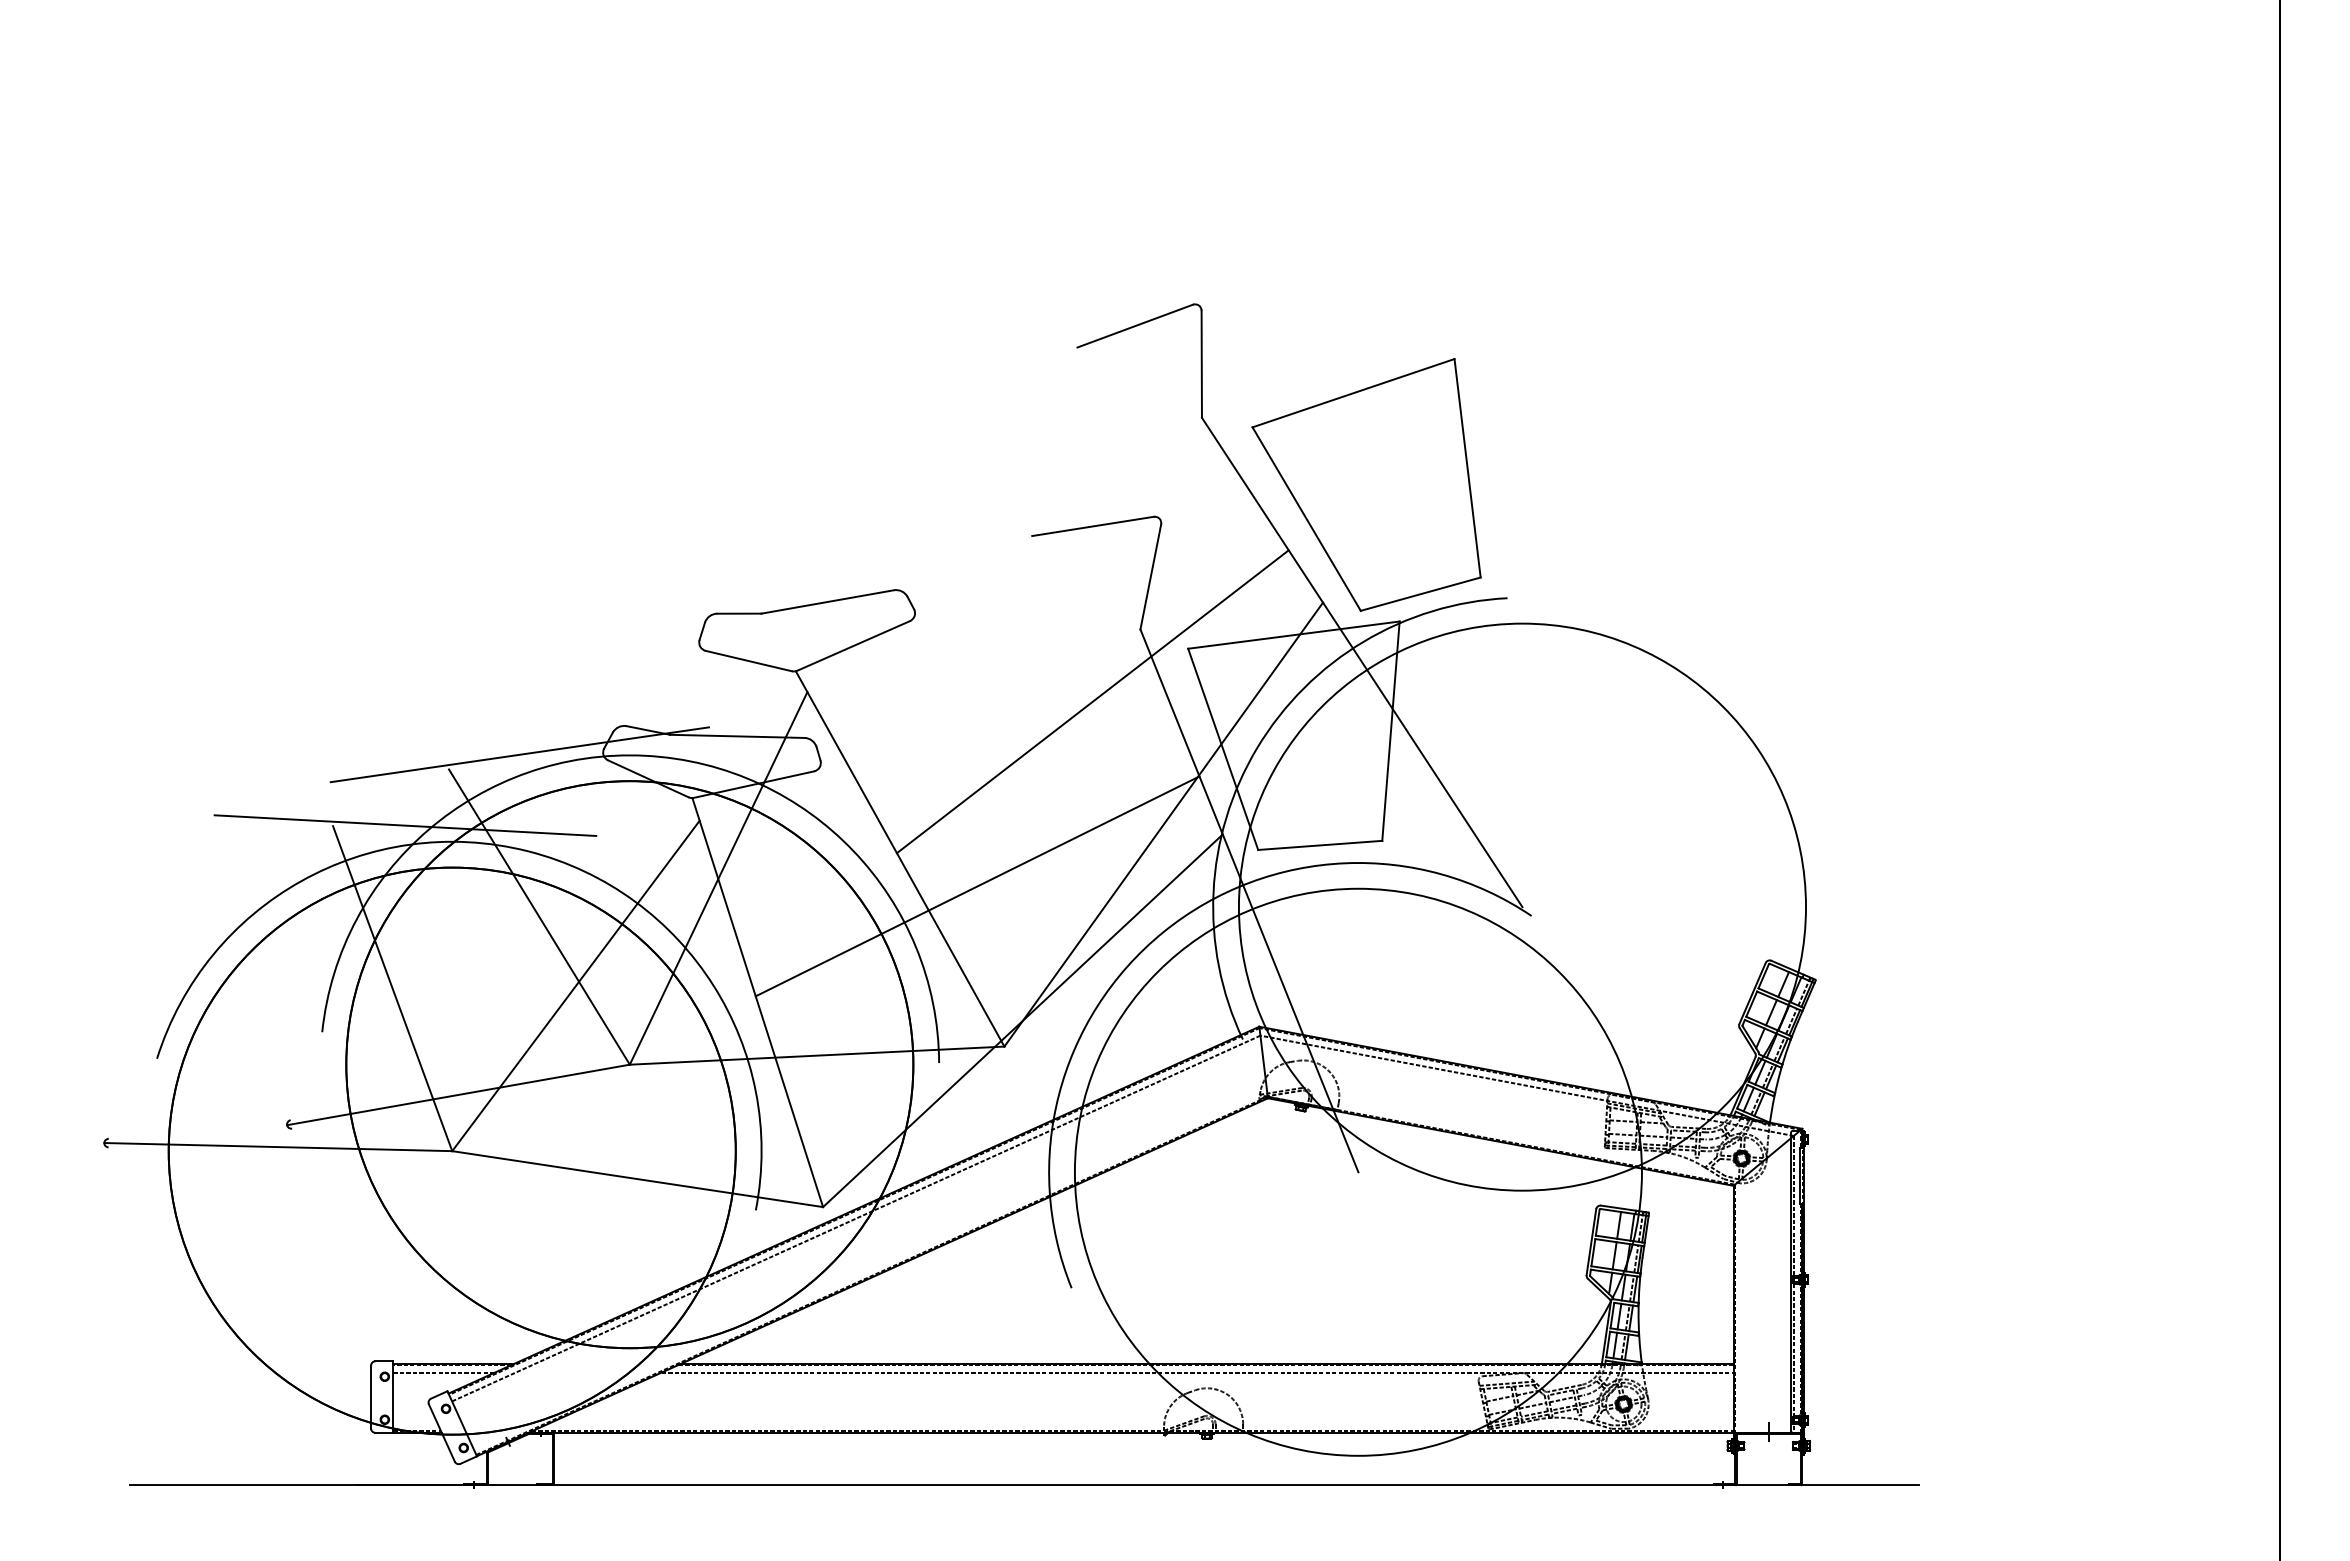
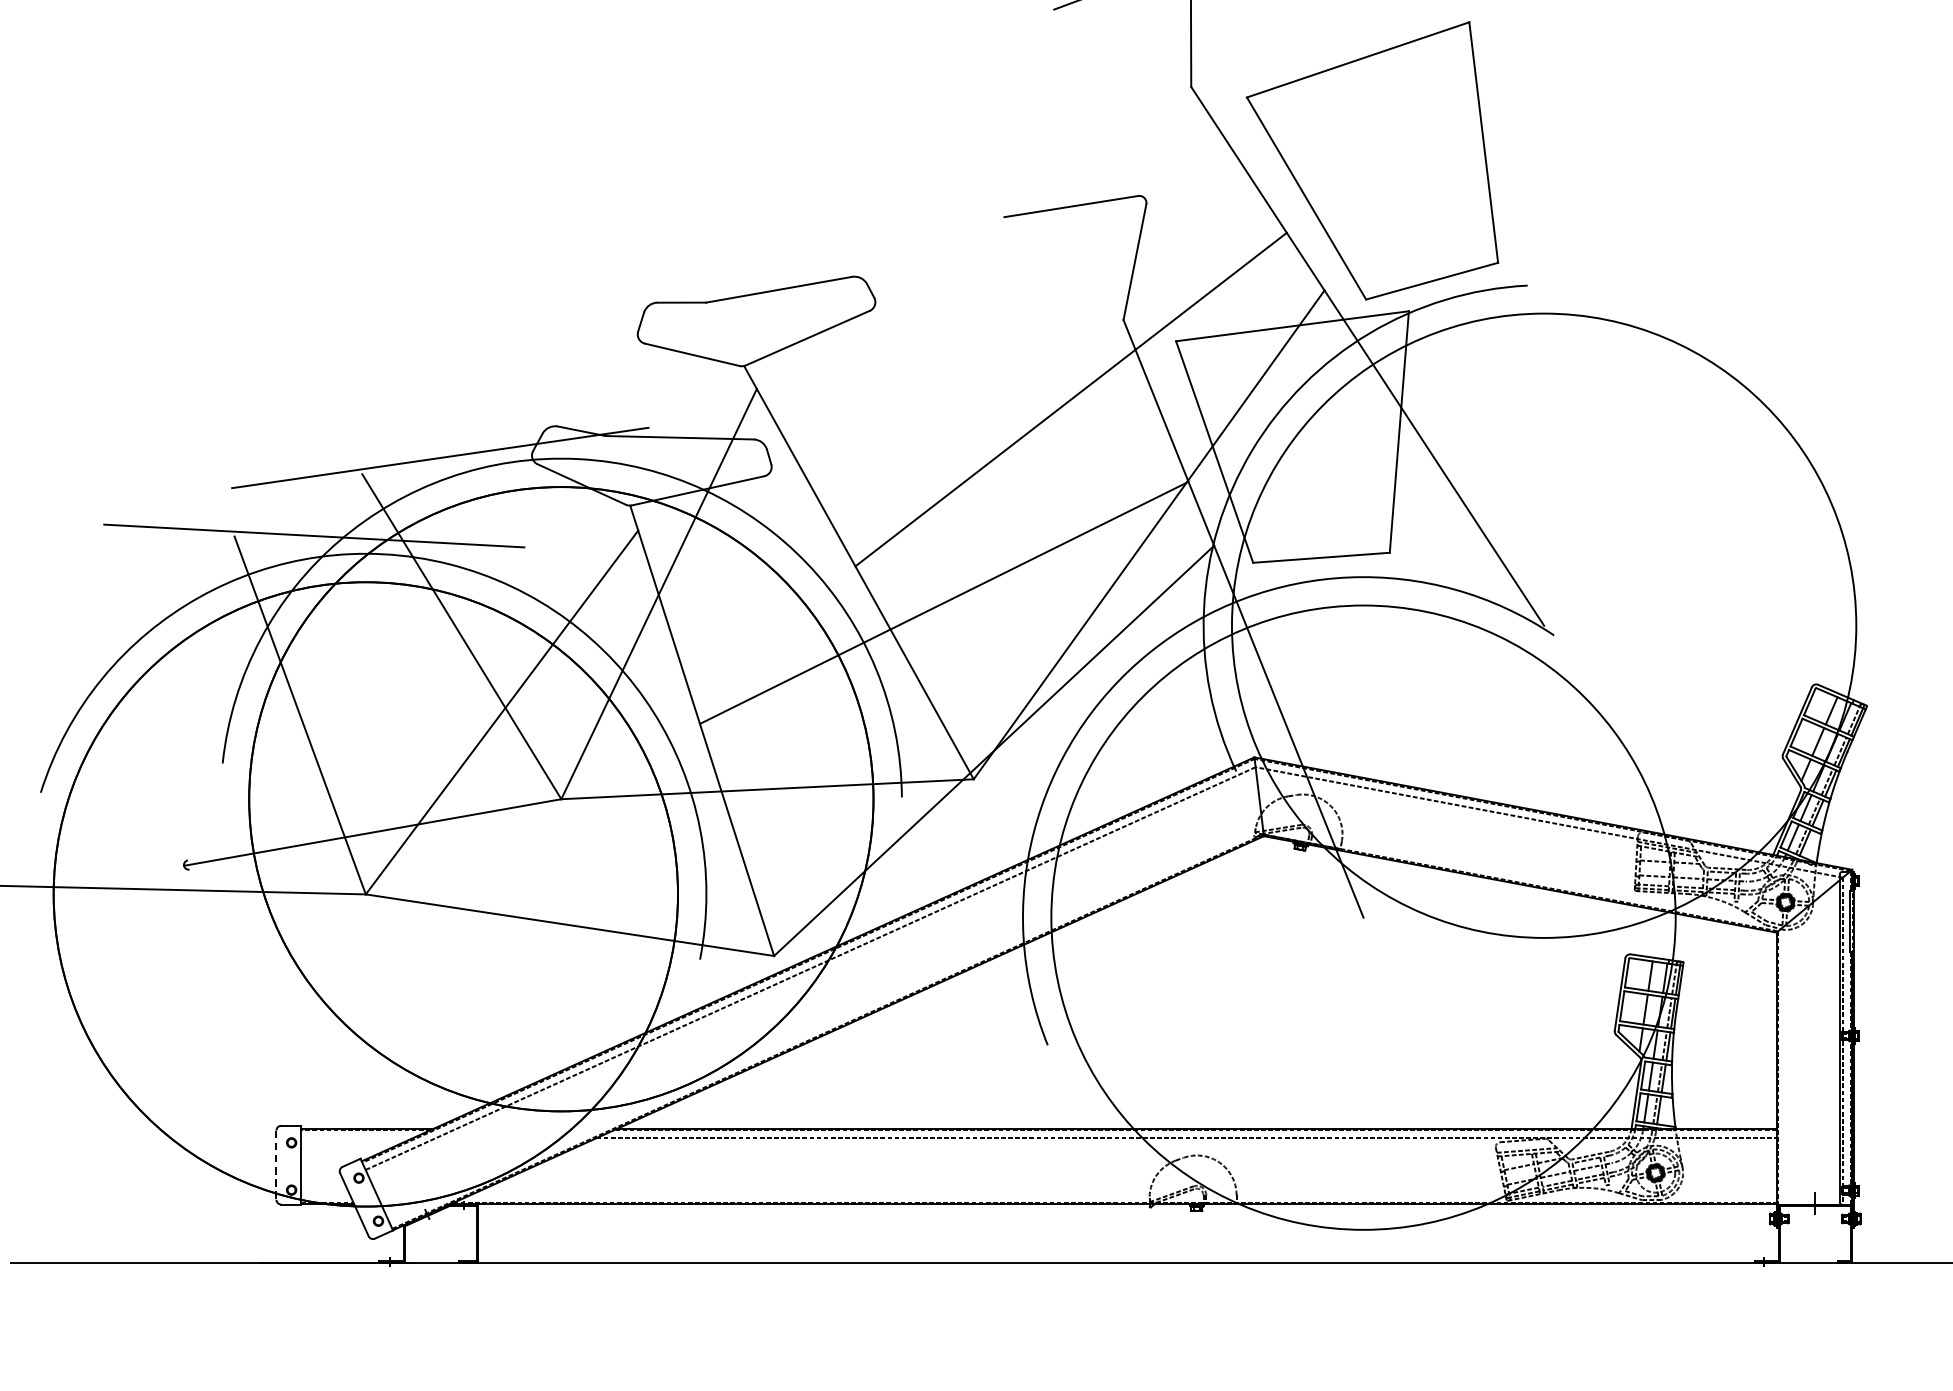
line: (444, 1372) -> (357, 1138), removed
line: (371, 1397) -> (276, 1165), solid -> dashed

